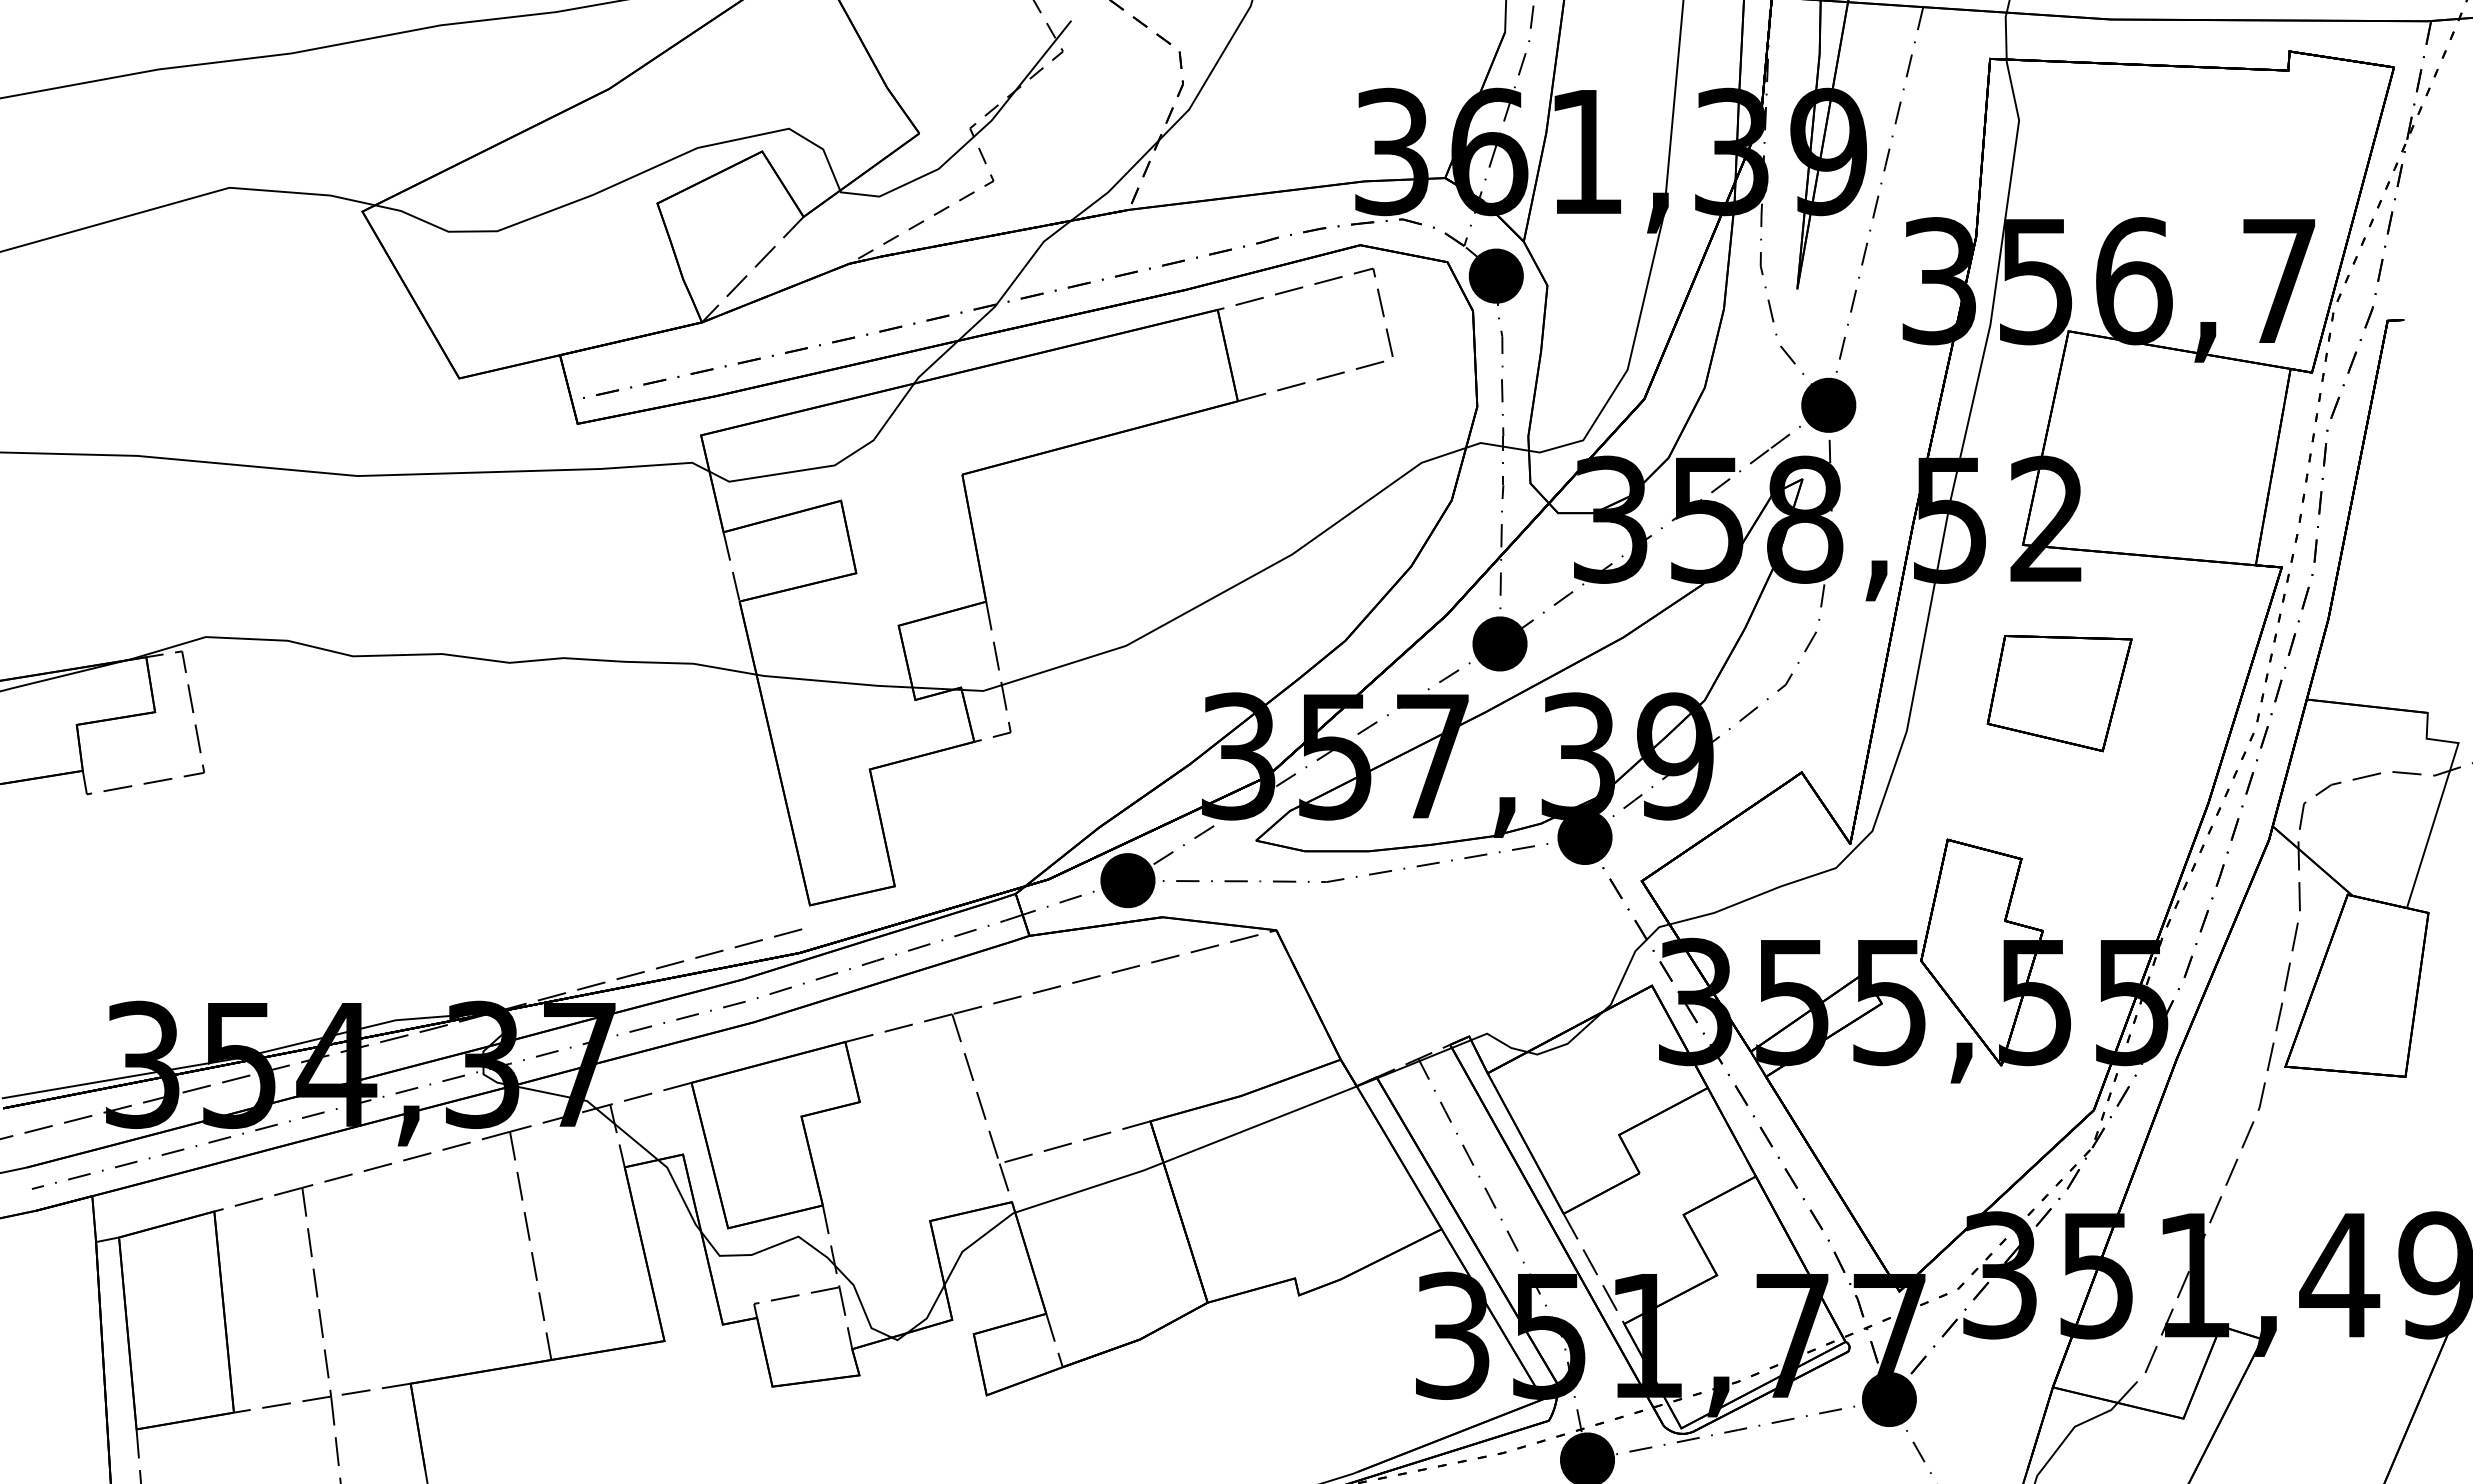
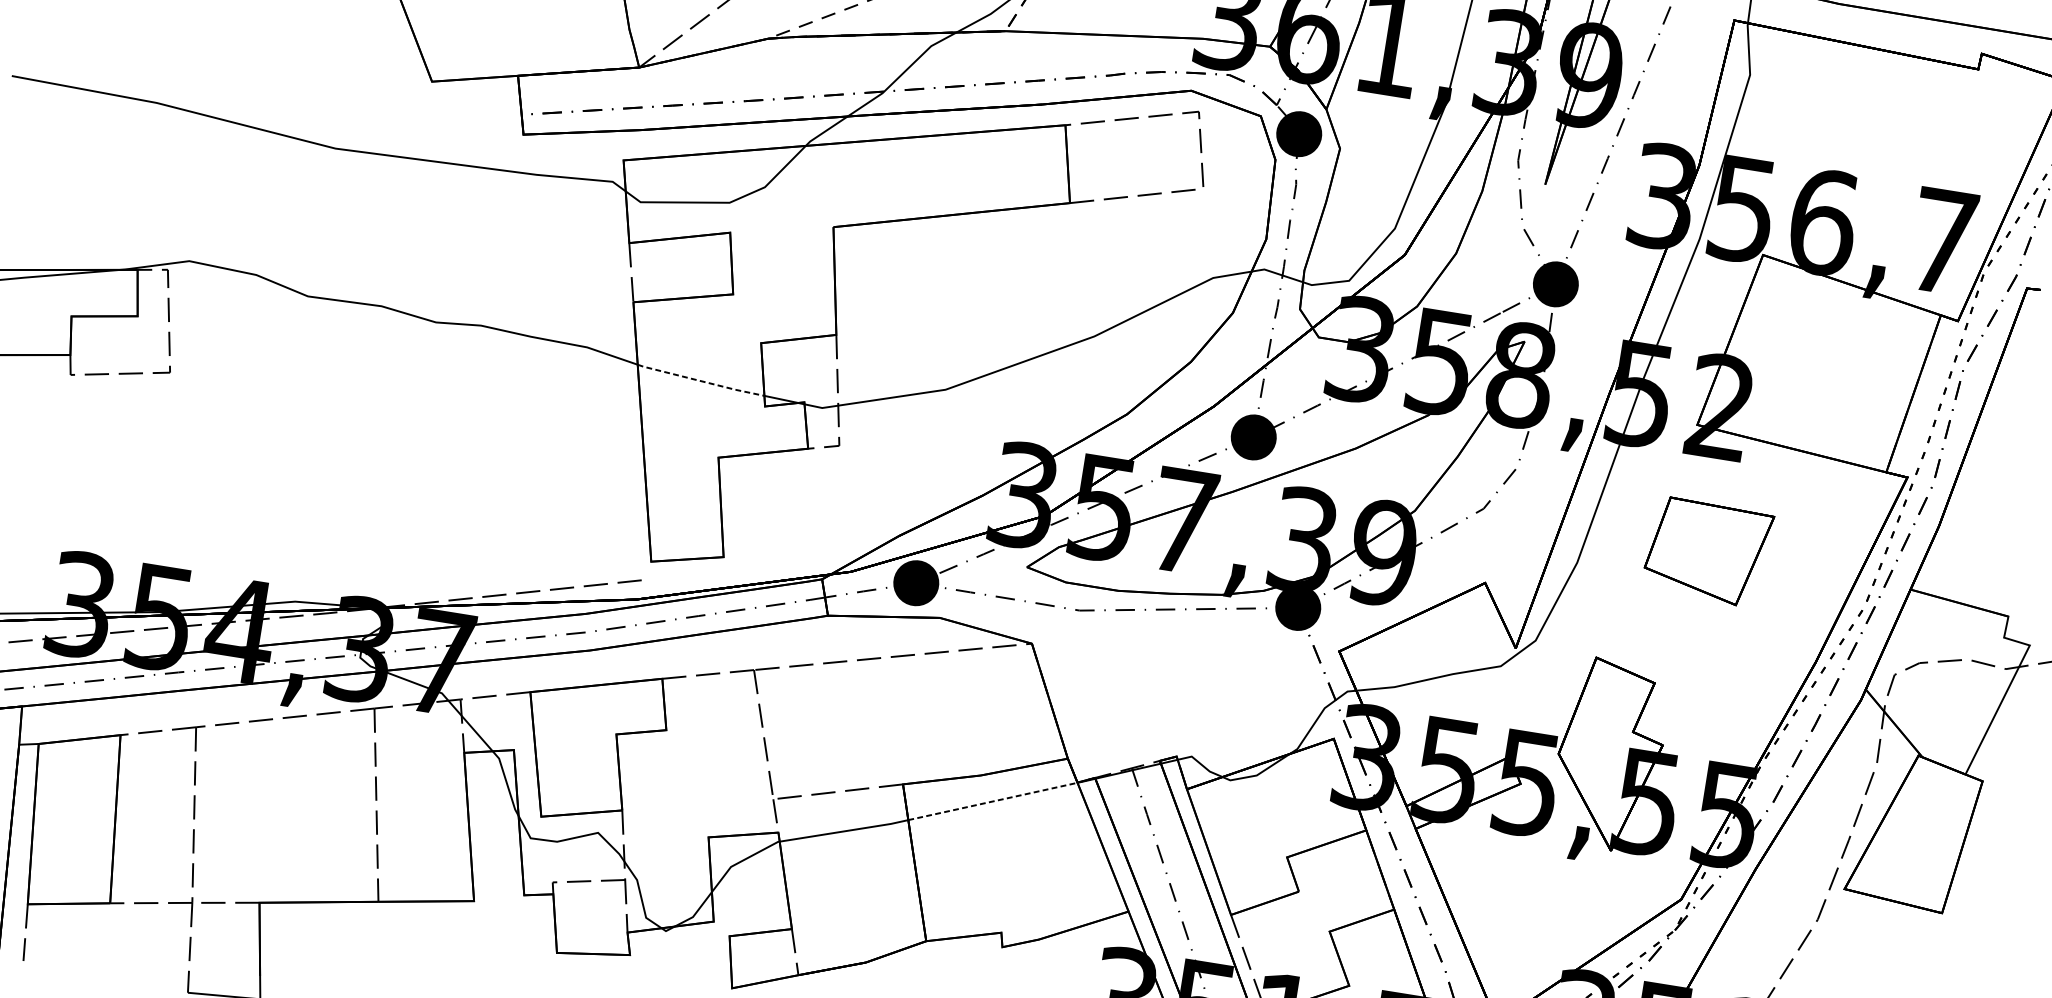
line: (834, 682) -> (700, 381), solid -> dashed
line: (1260, 1124) -> (993, 801), solid -> dashed

